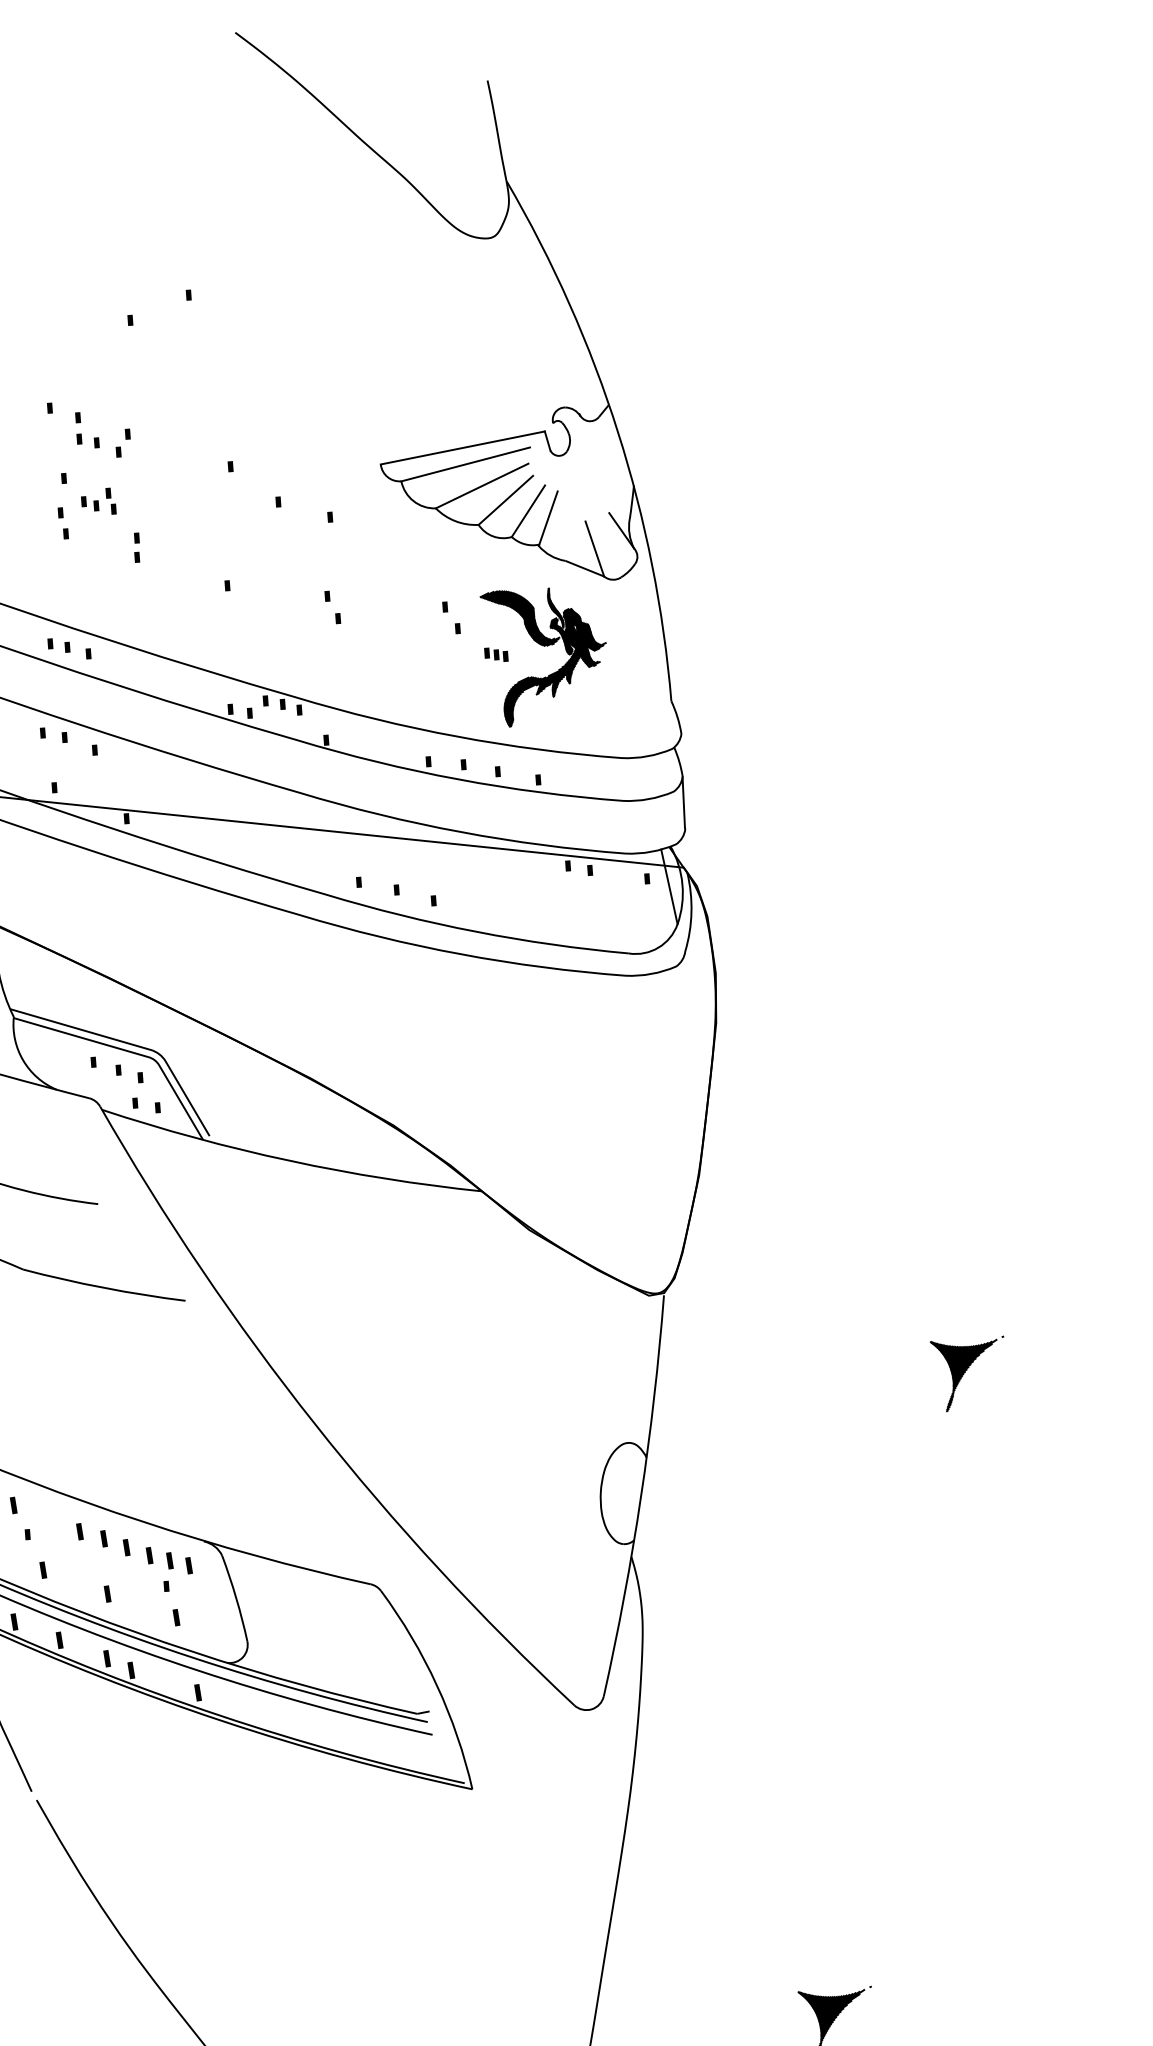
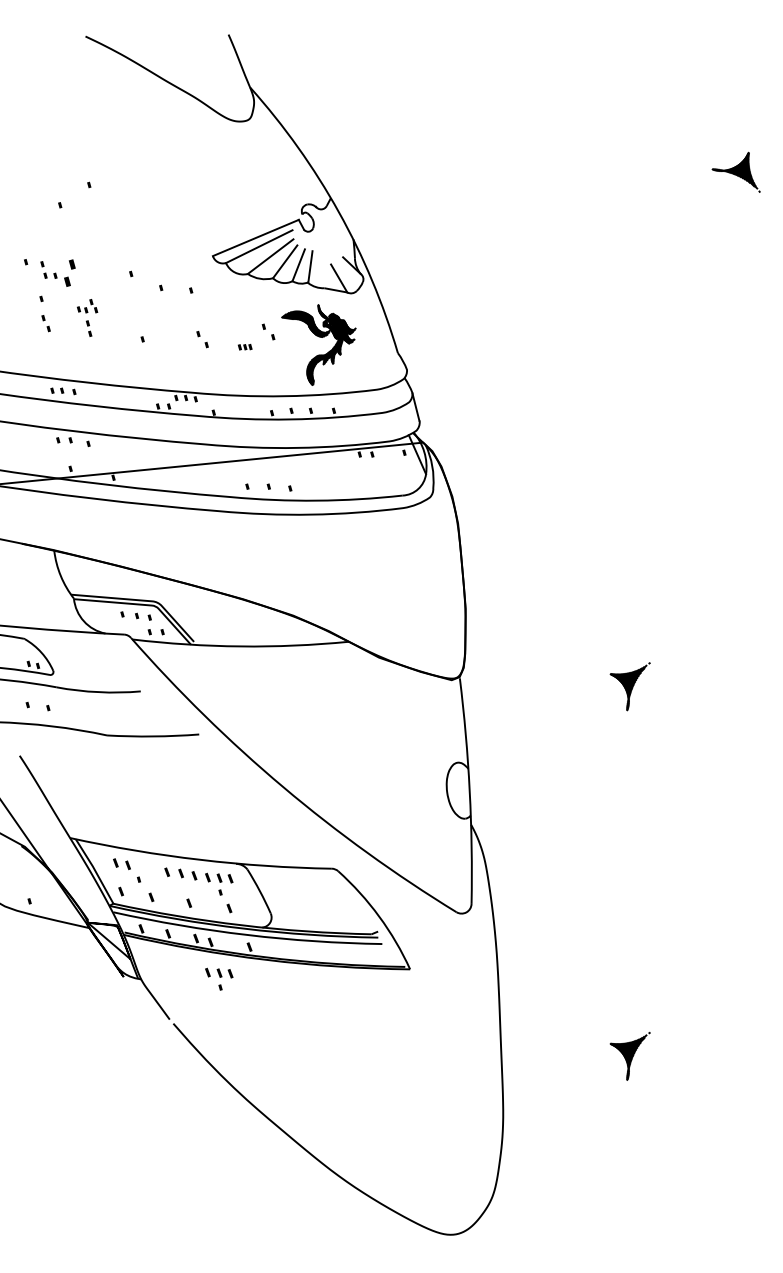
part: (122, 441) -> (69, 272), size x1.6
part: (99, 499) -> (87, 306), moved
part: (495, 655) -> (244, 347), moved
part: (133, 1737) -> (219, 978), added

